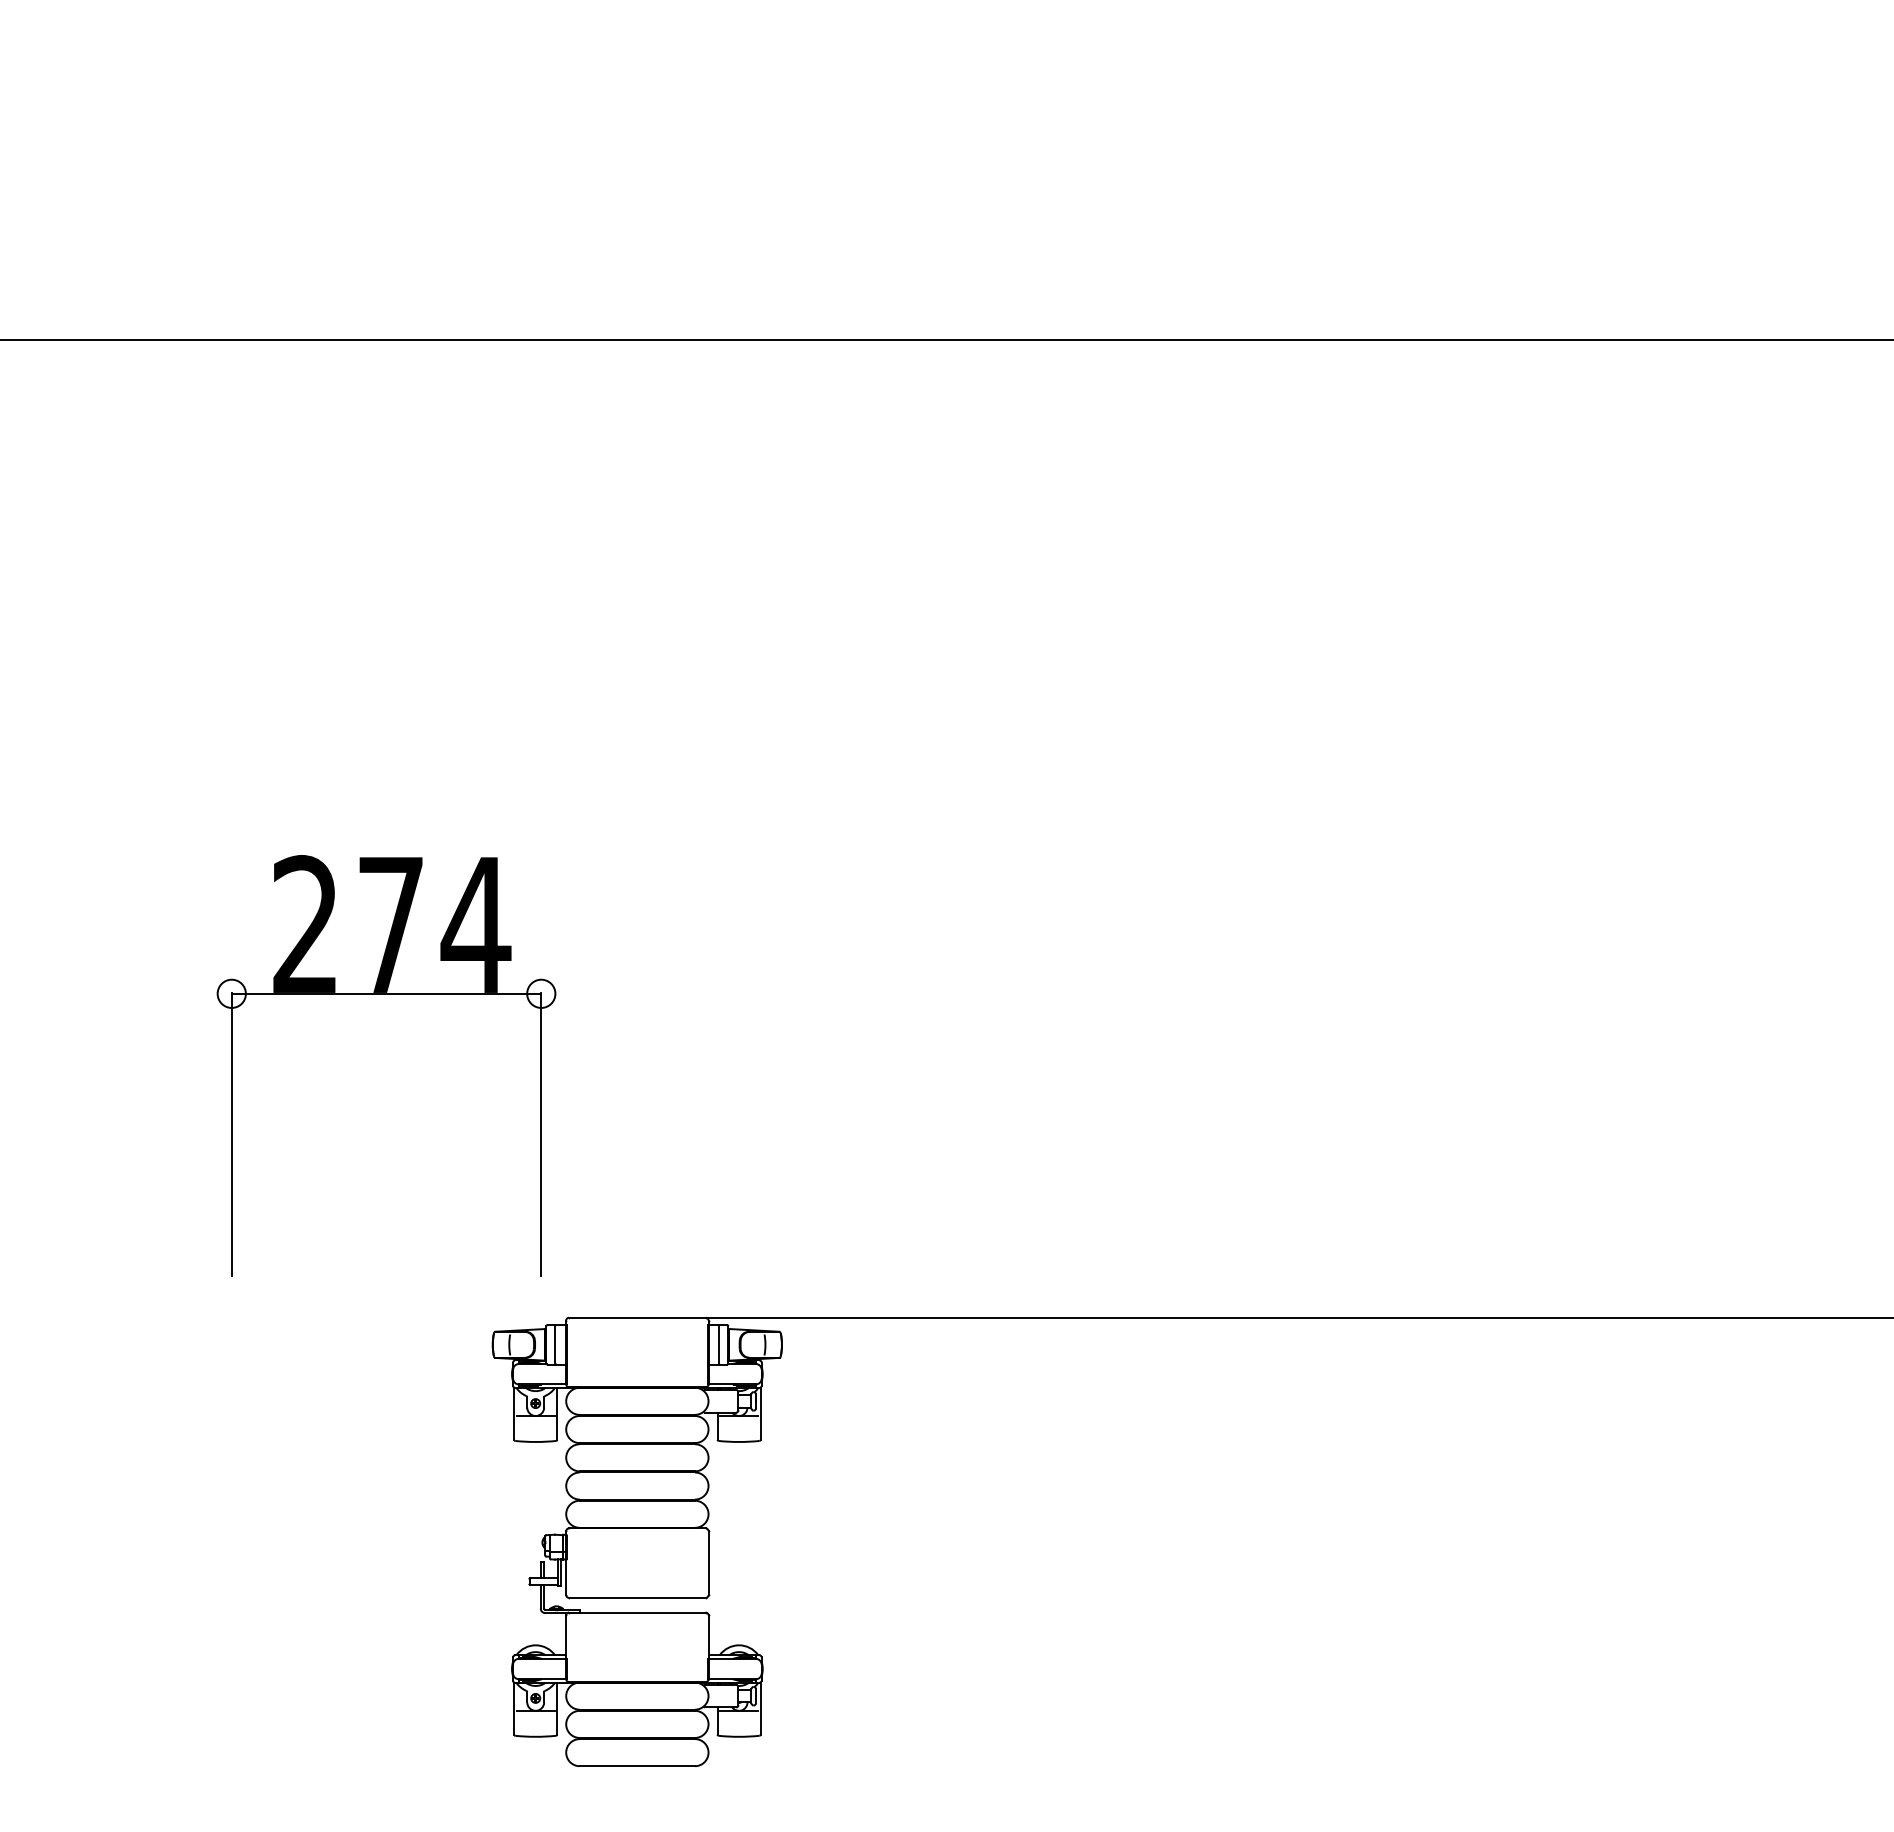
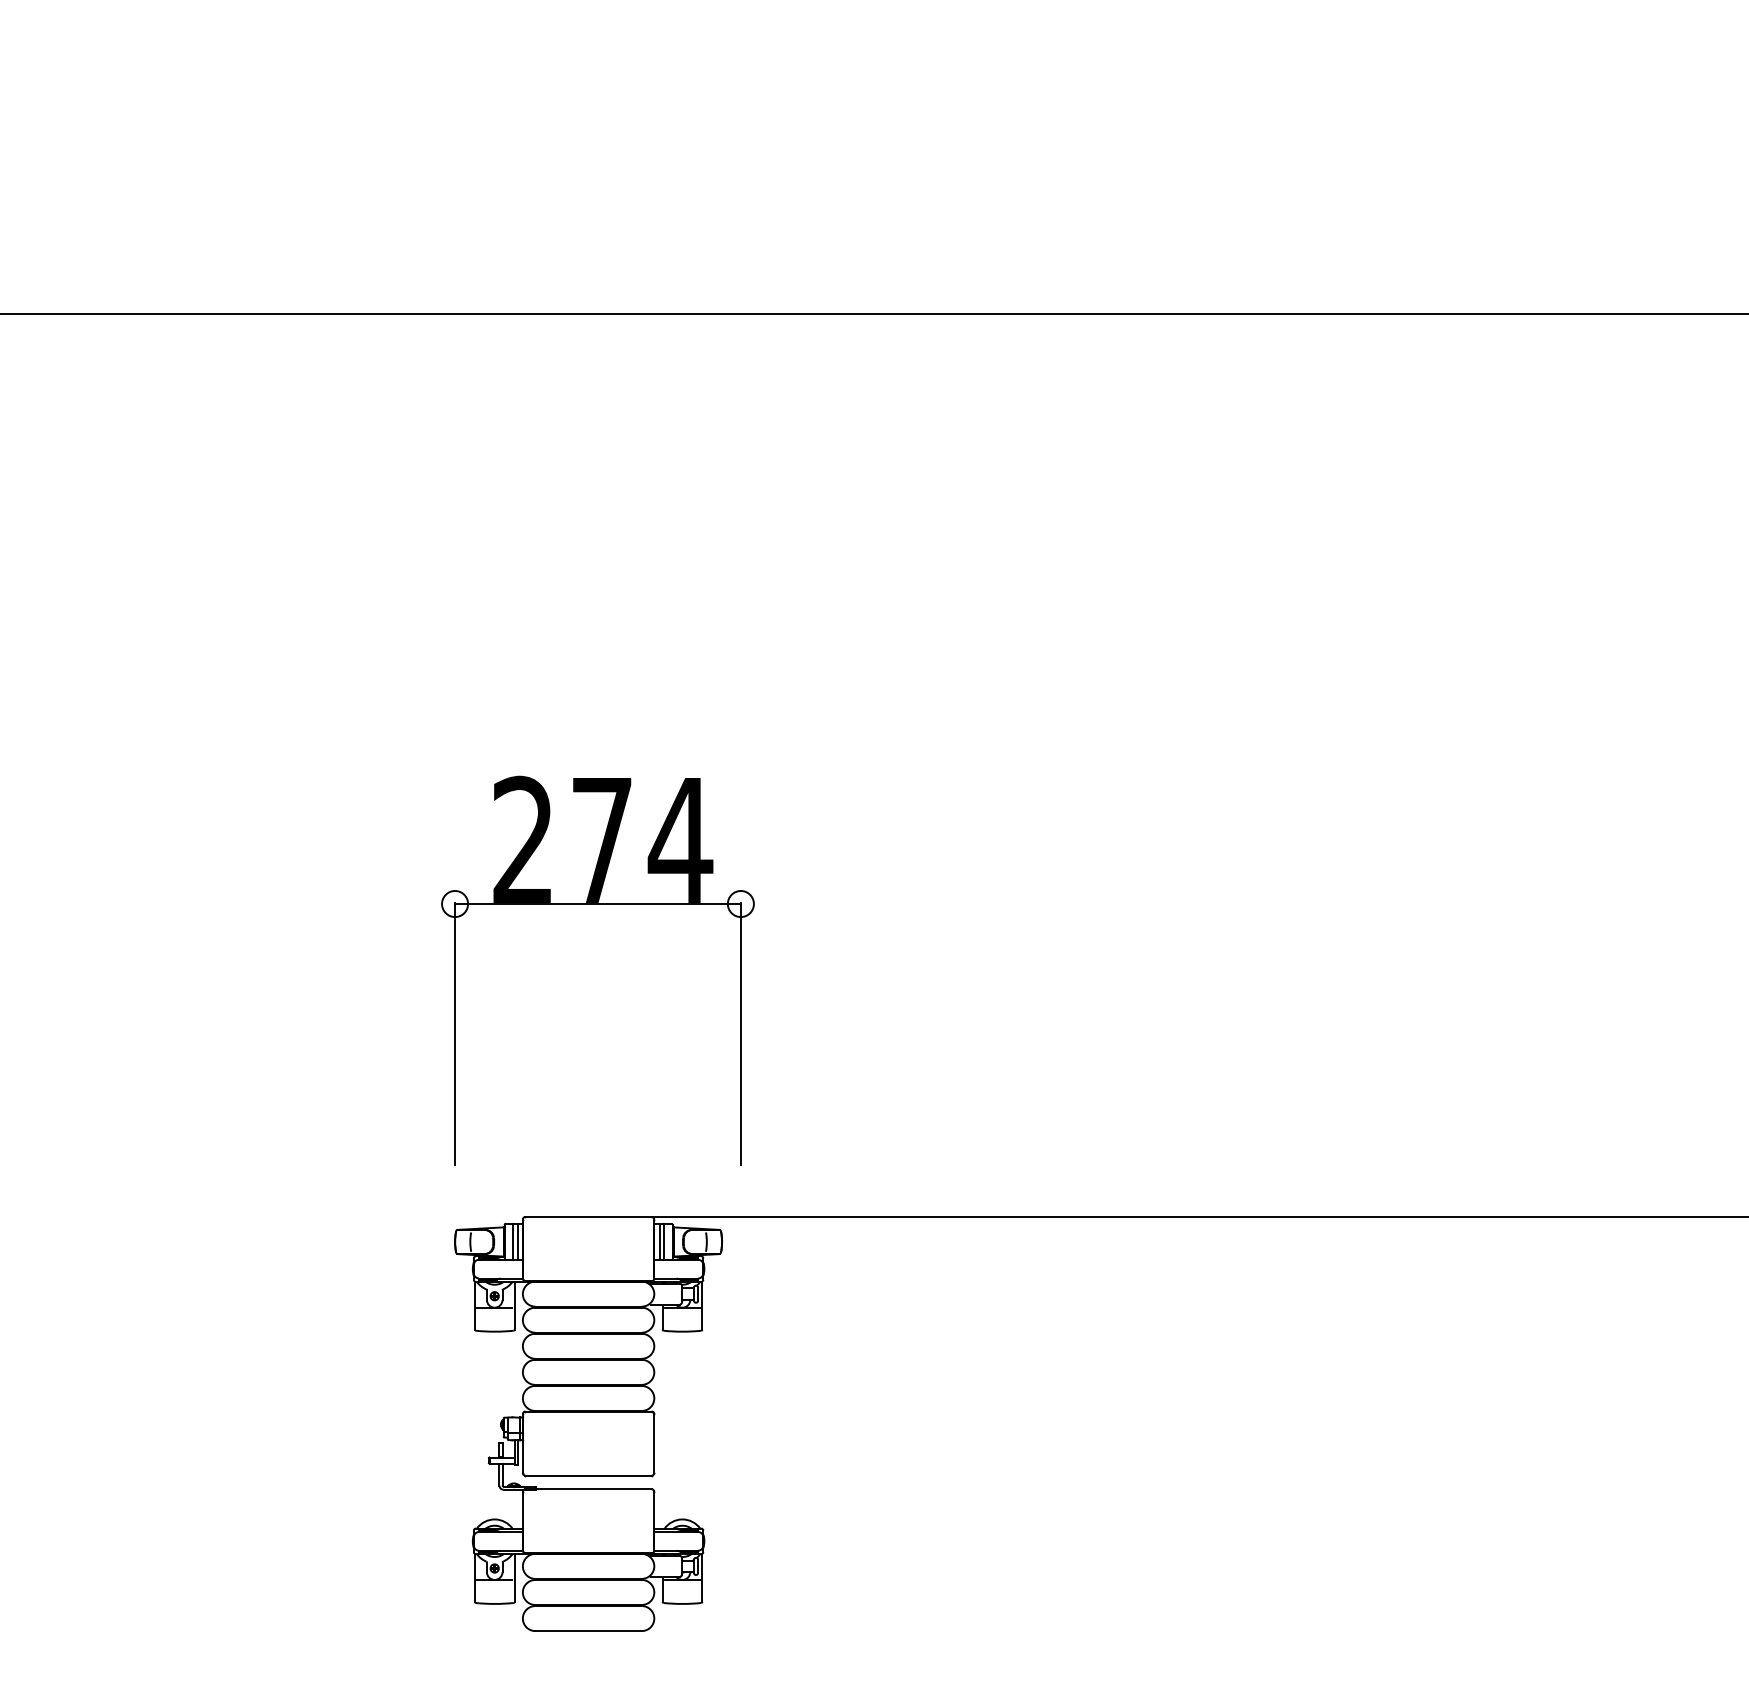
part: (386, 994) -> (597, 904), moved
line: (560, 1344) -> (517, 1241), added
line: (714, 1344) -> (659, 1241), added

